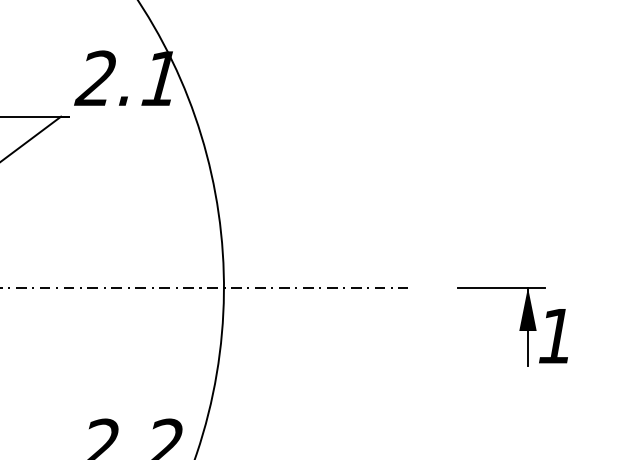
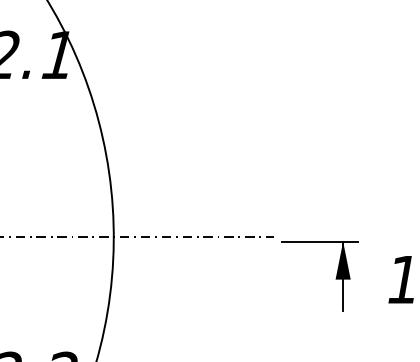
part: (519, 328) -> (335, 277), moved

